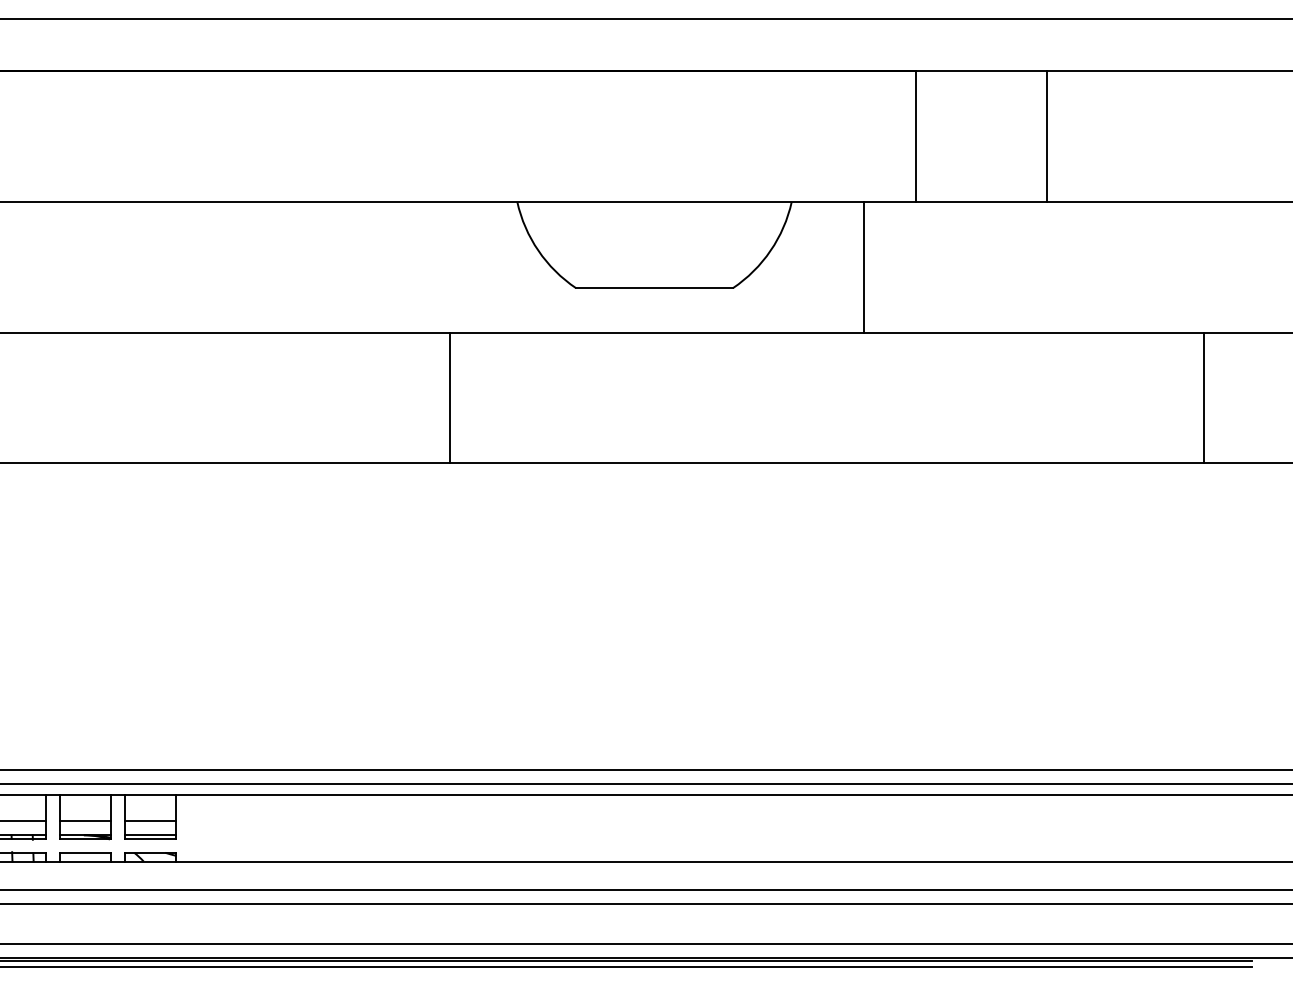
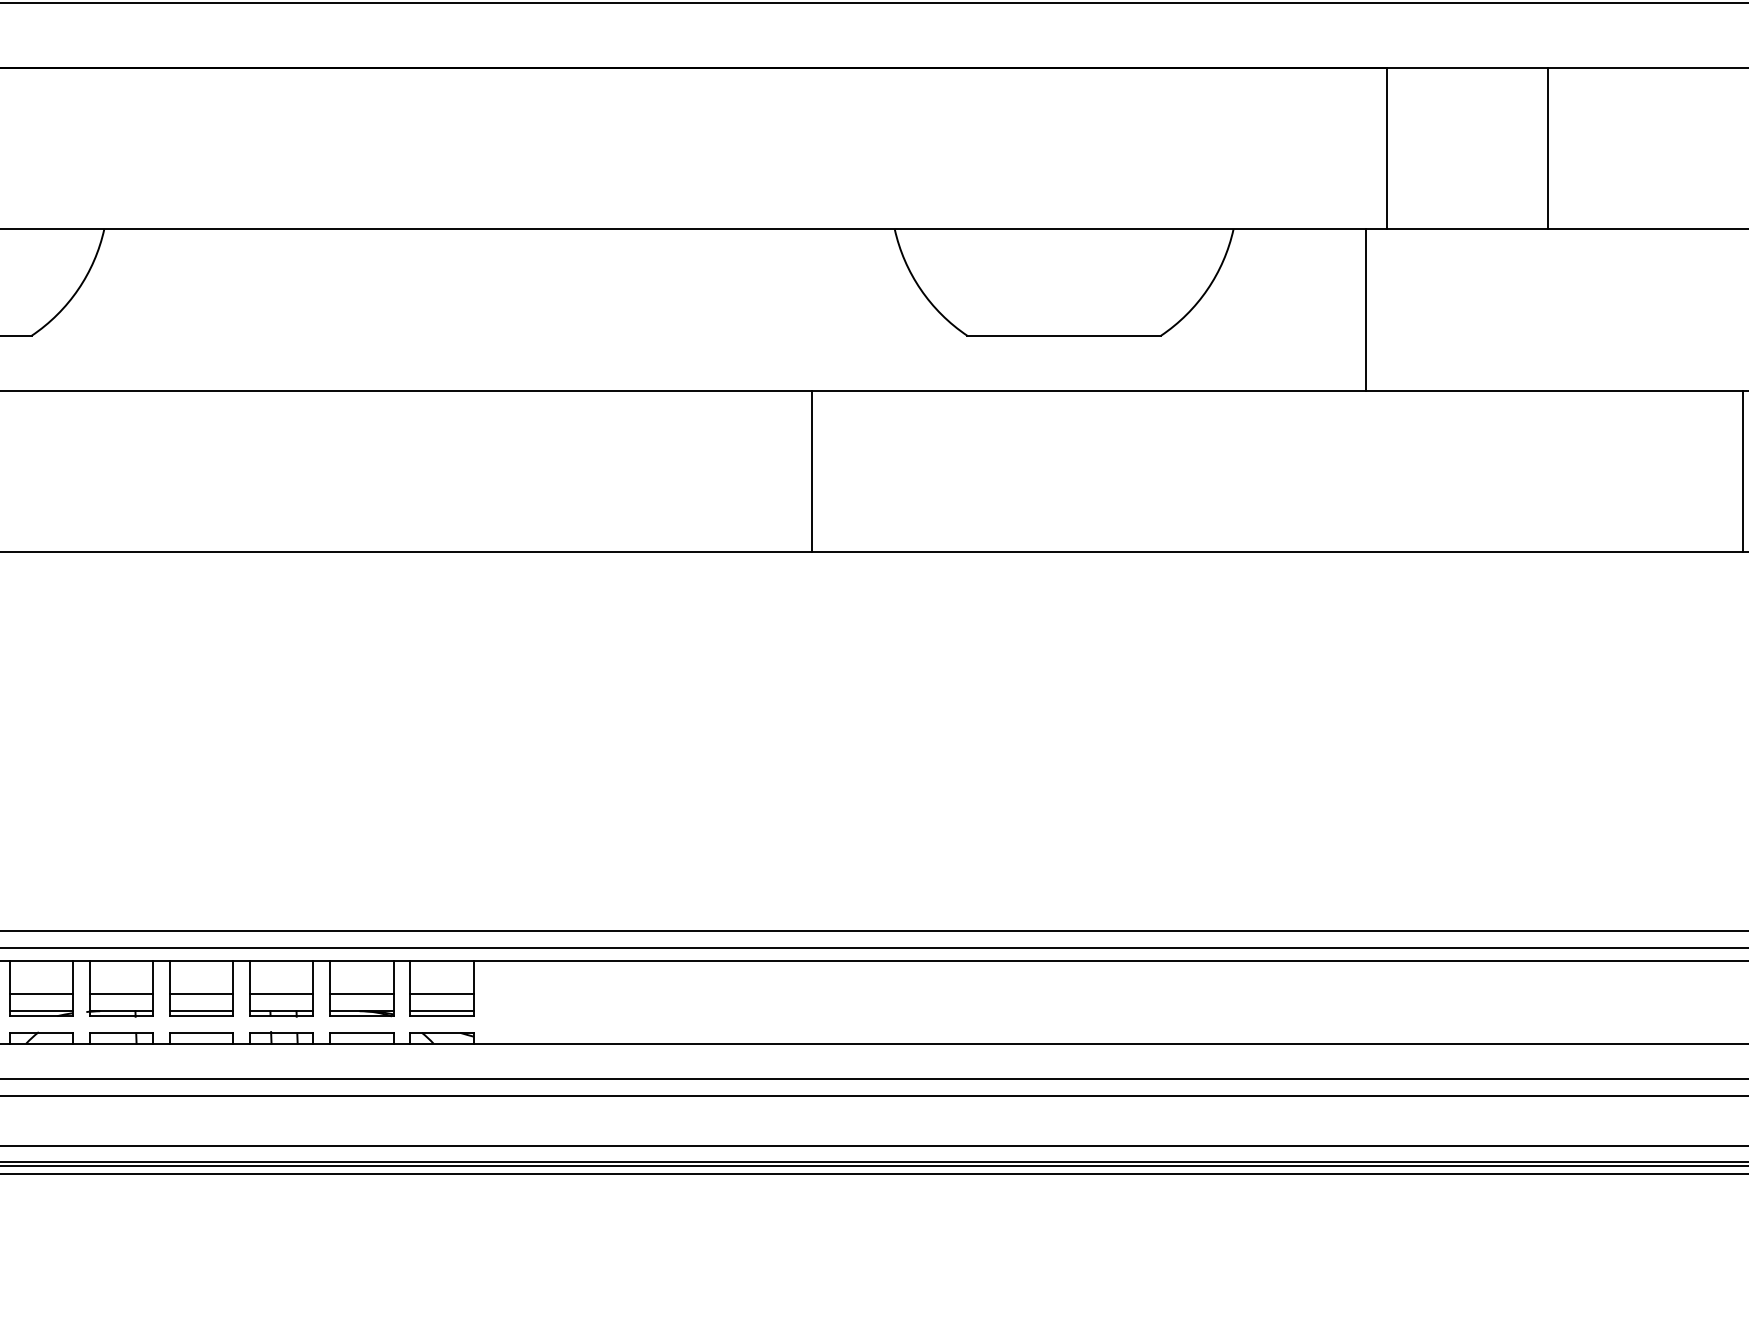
line: (863, 266) -> (1366, 309), moved

